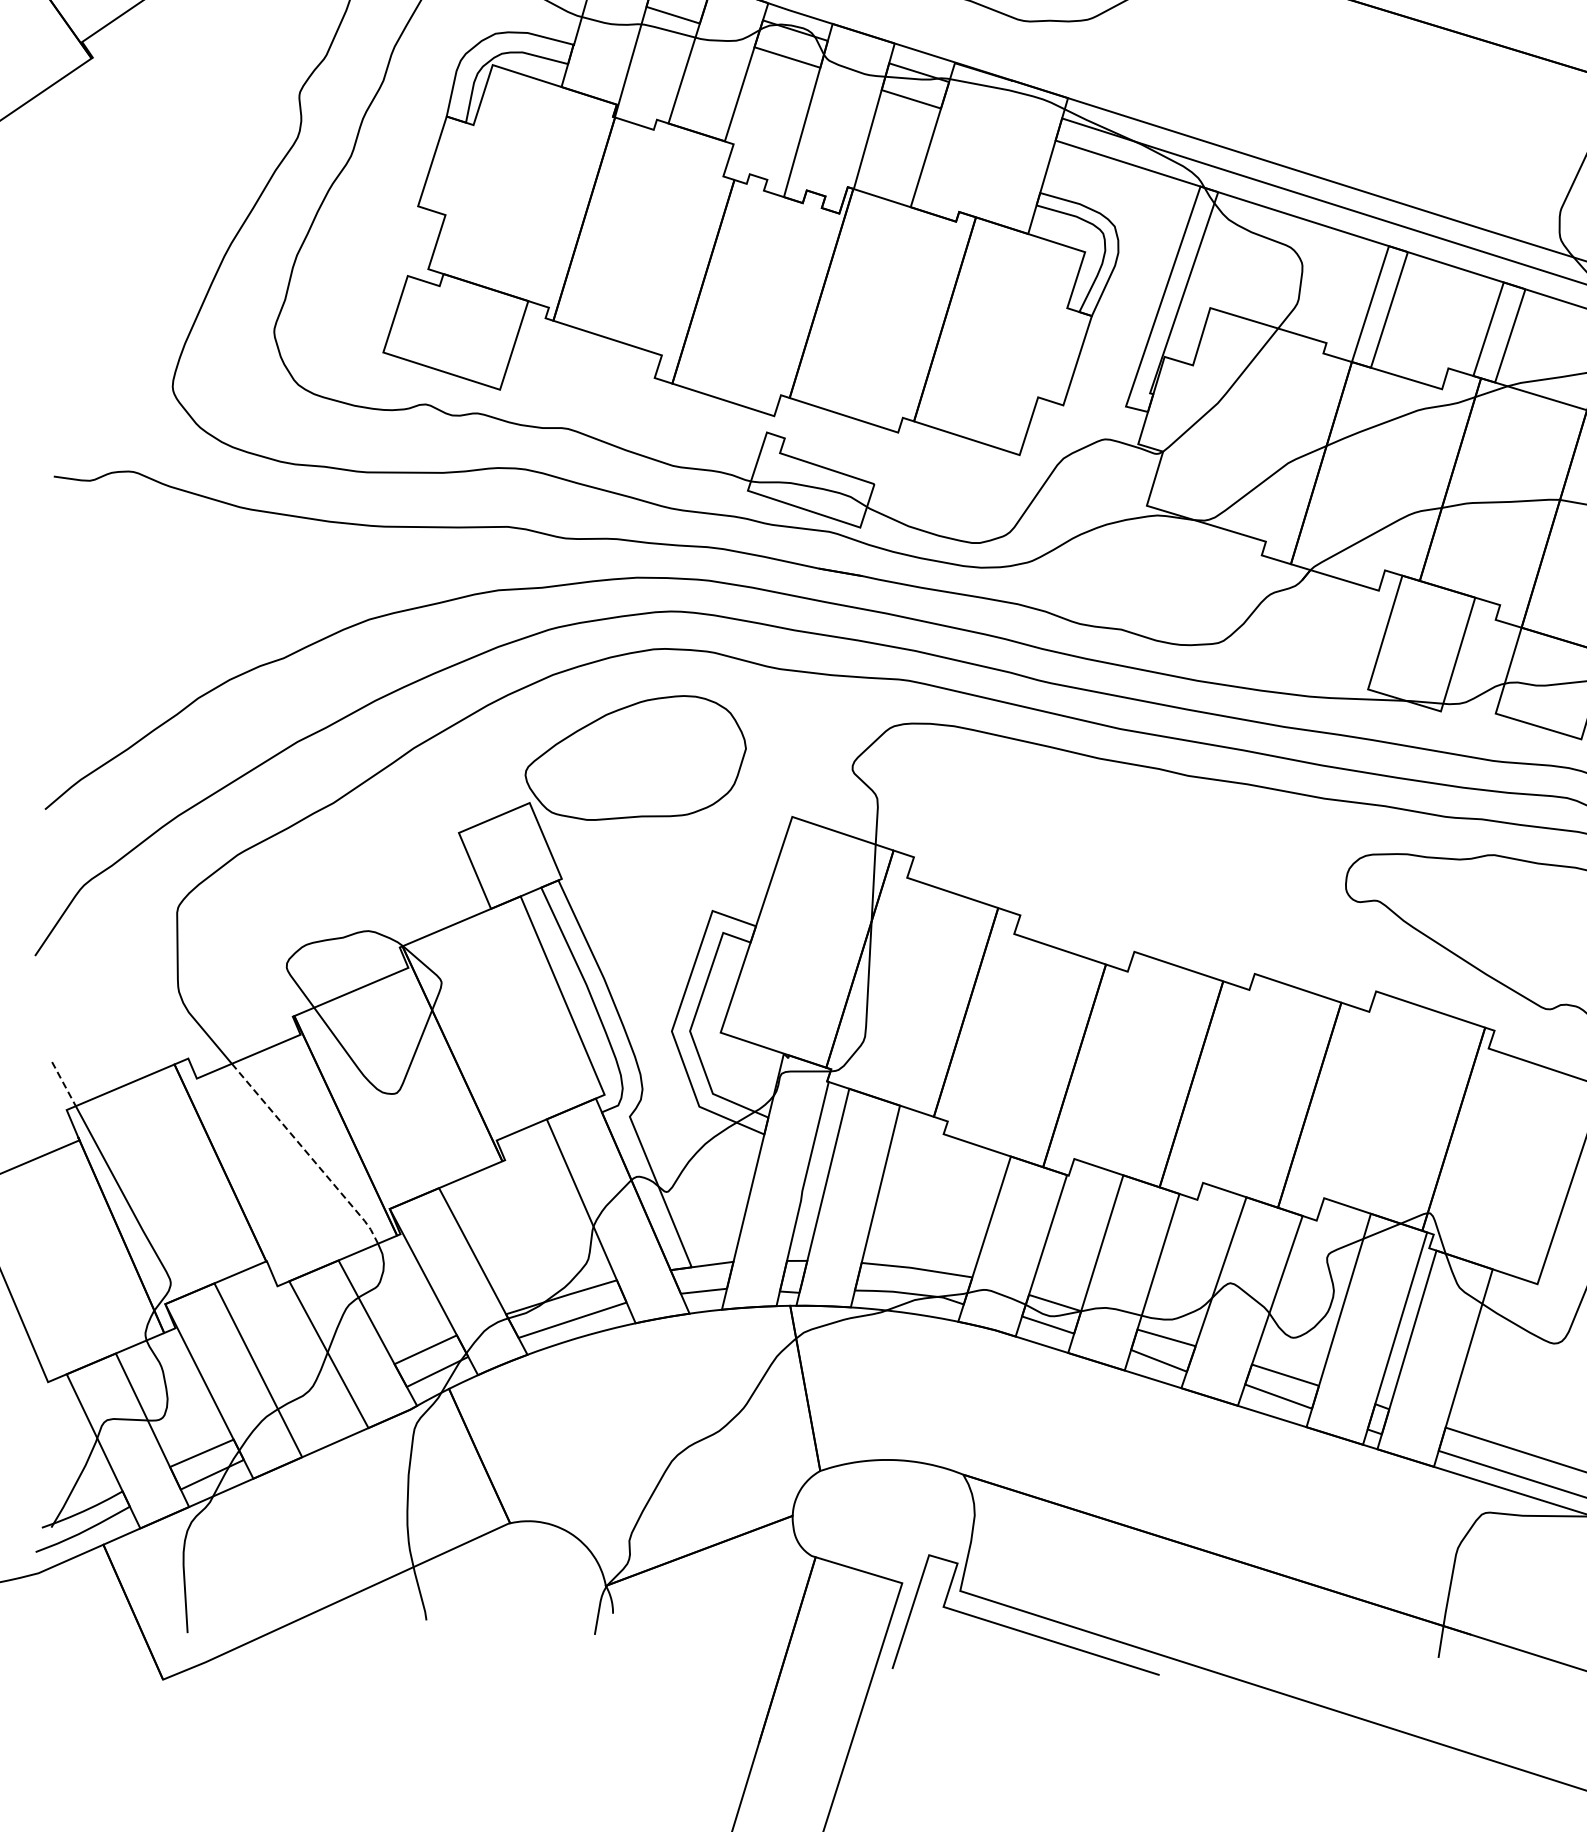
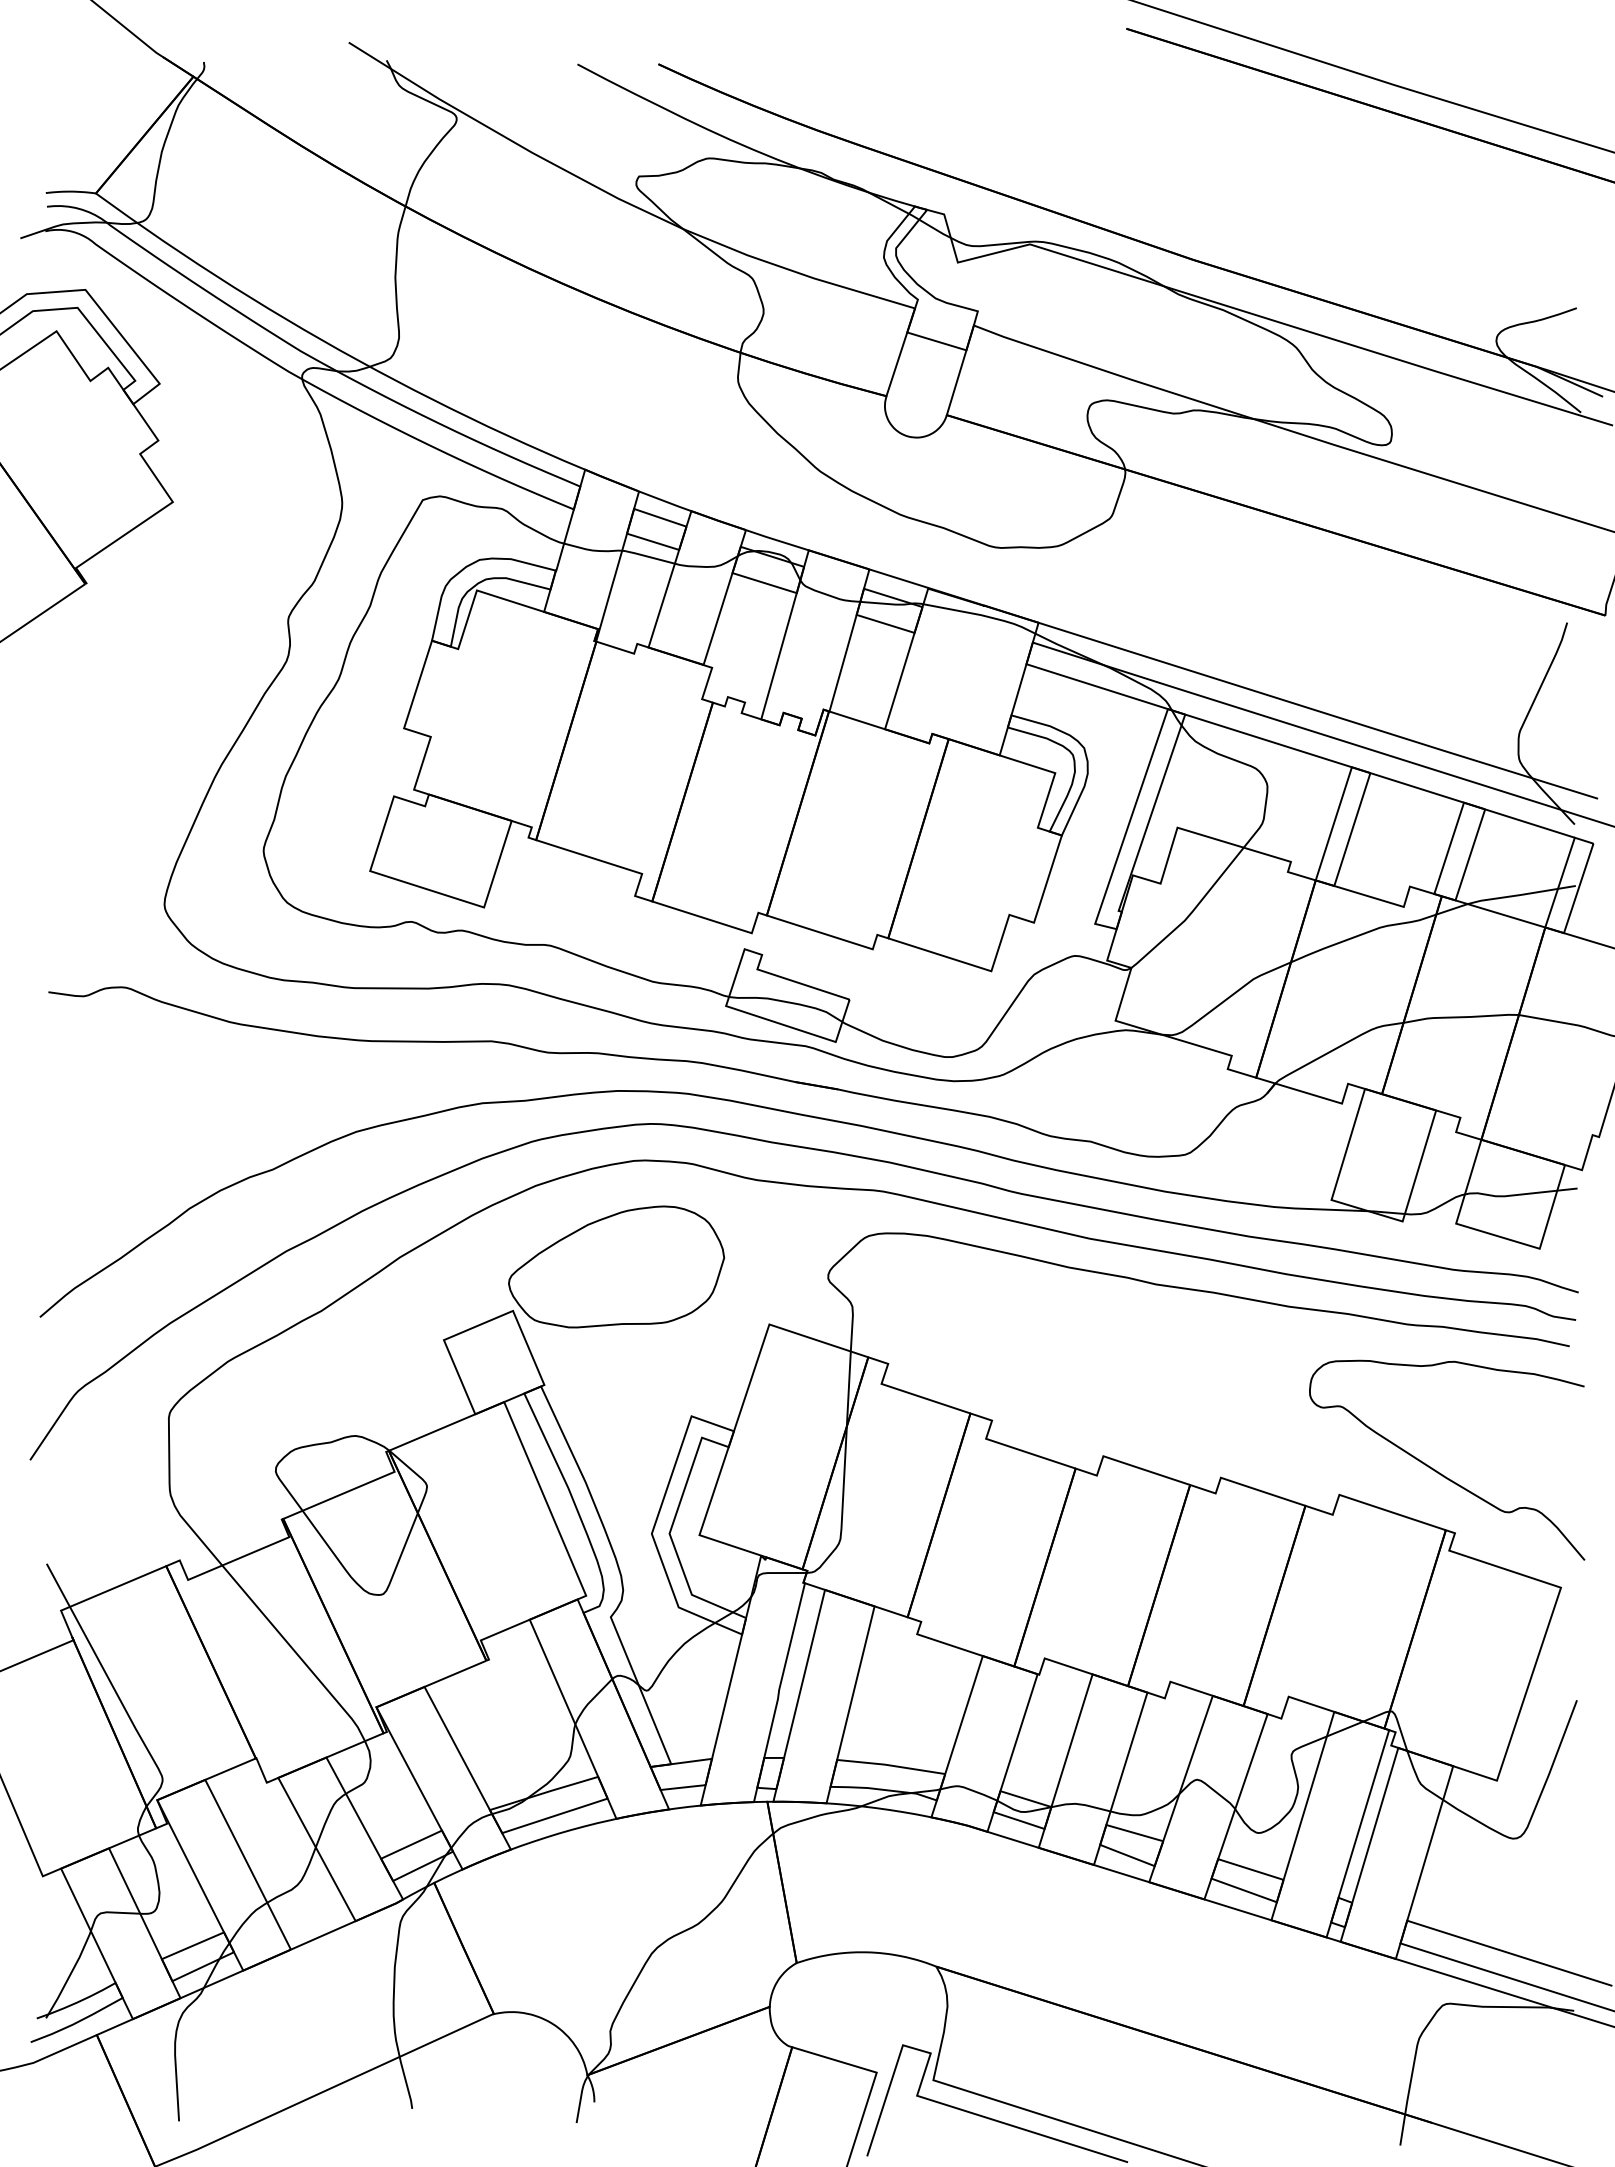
line: (64, 1084) -> (58, 1585), dashed -> solid
line: (307, 1153) -> (296, 1653), dashed -> solid

